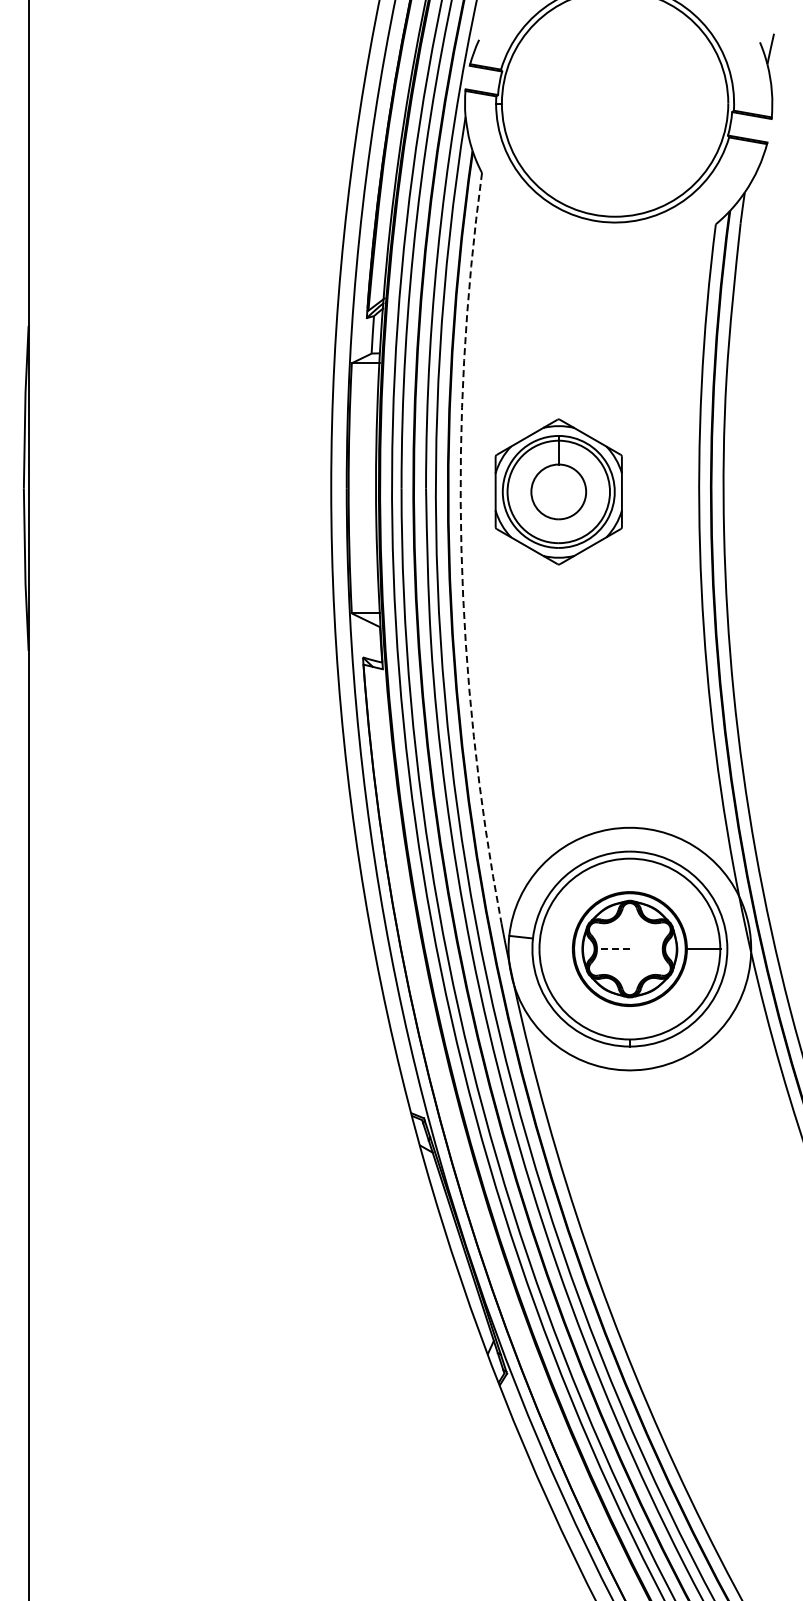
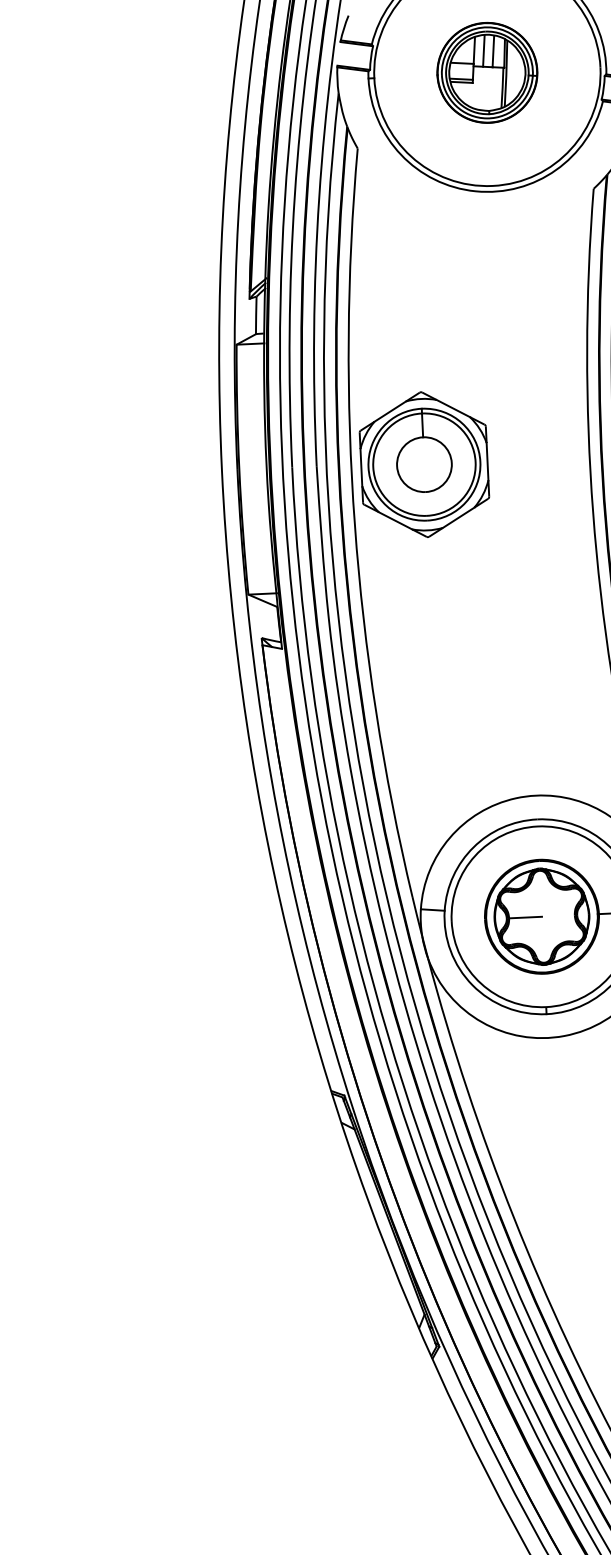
part: (614, 103) -> (486, 72), added
part: (558, 491) -> (424, 464), moved
arc: (461, 548) -> (354, 524), dashed -> solid
line: (612, 949) -> (524, 918), dashed -> solid

